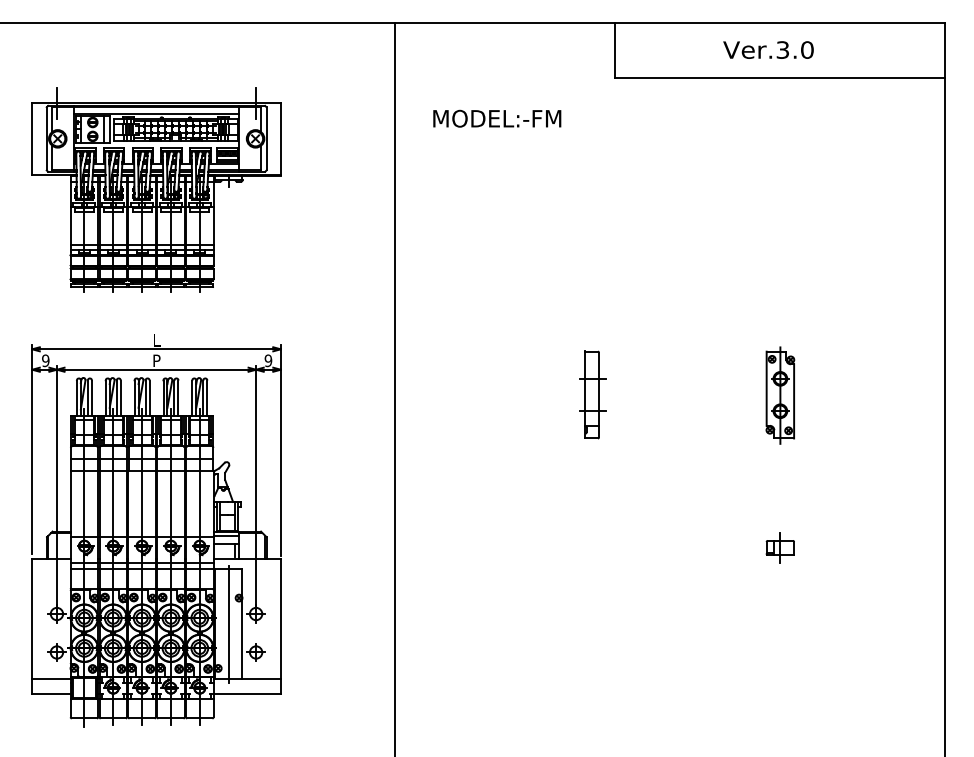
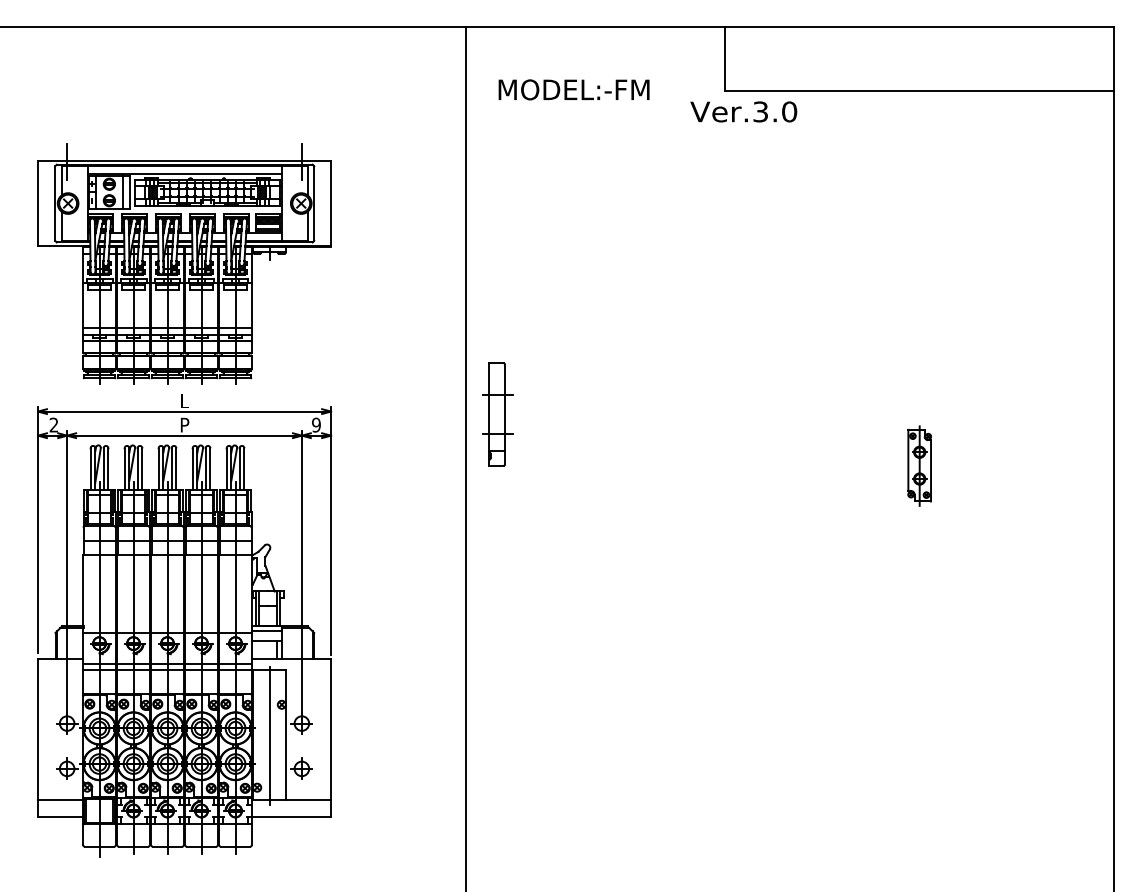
text: (768, 49) -> (743, 111), moved
text: (496, 118) -> (573, 89), moved
part: (156, 189) -> (184, 263), moved
text: (45, 360) -> (53, 424), 9 -> 2
part: (592, 395) -> (497, 414), moved
part: (780, 395) -> (919, 465), size x0.7
part: (780, 547) -> (919, 645), removed

